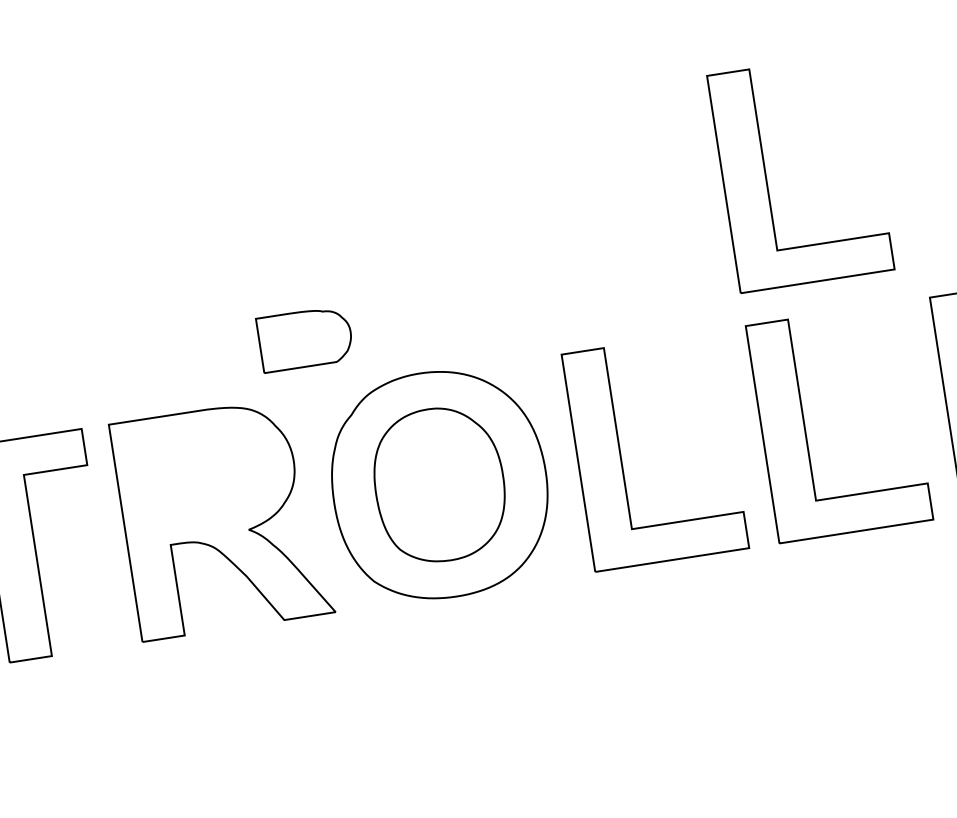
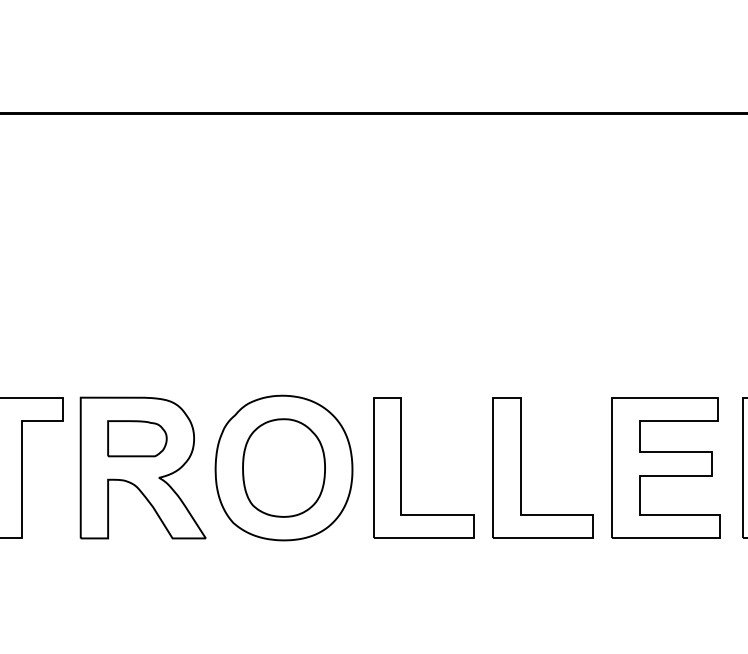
part: (767, 176) -> (521, 305), removed
part: (305, 338) -> (137, 438), moved

